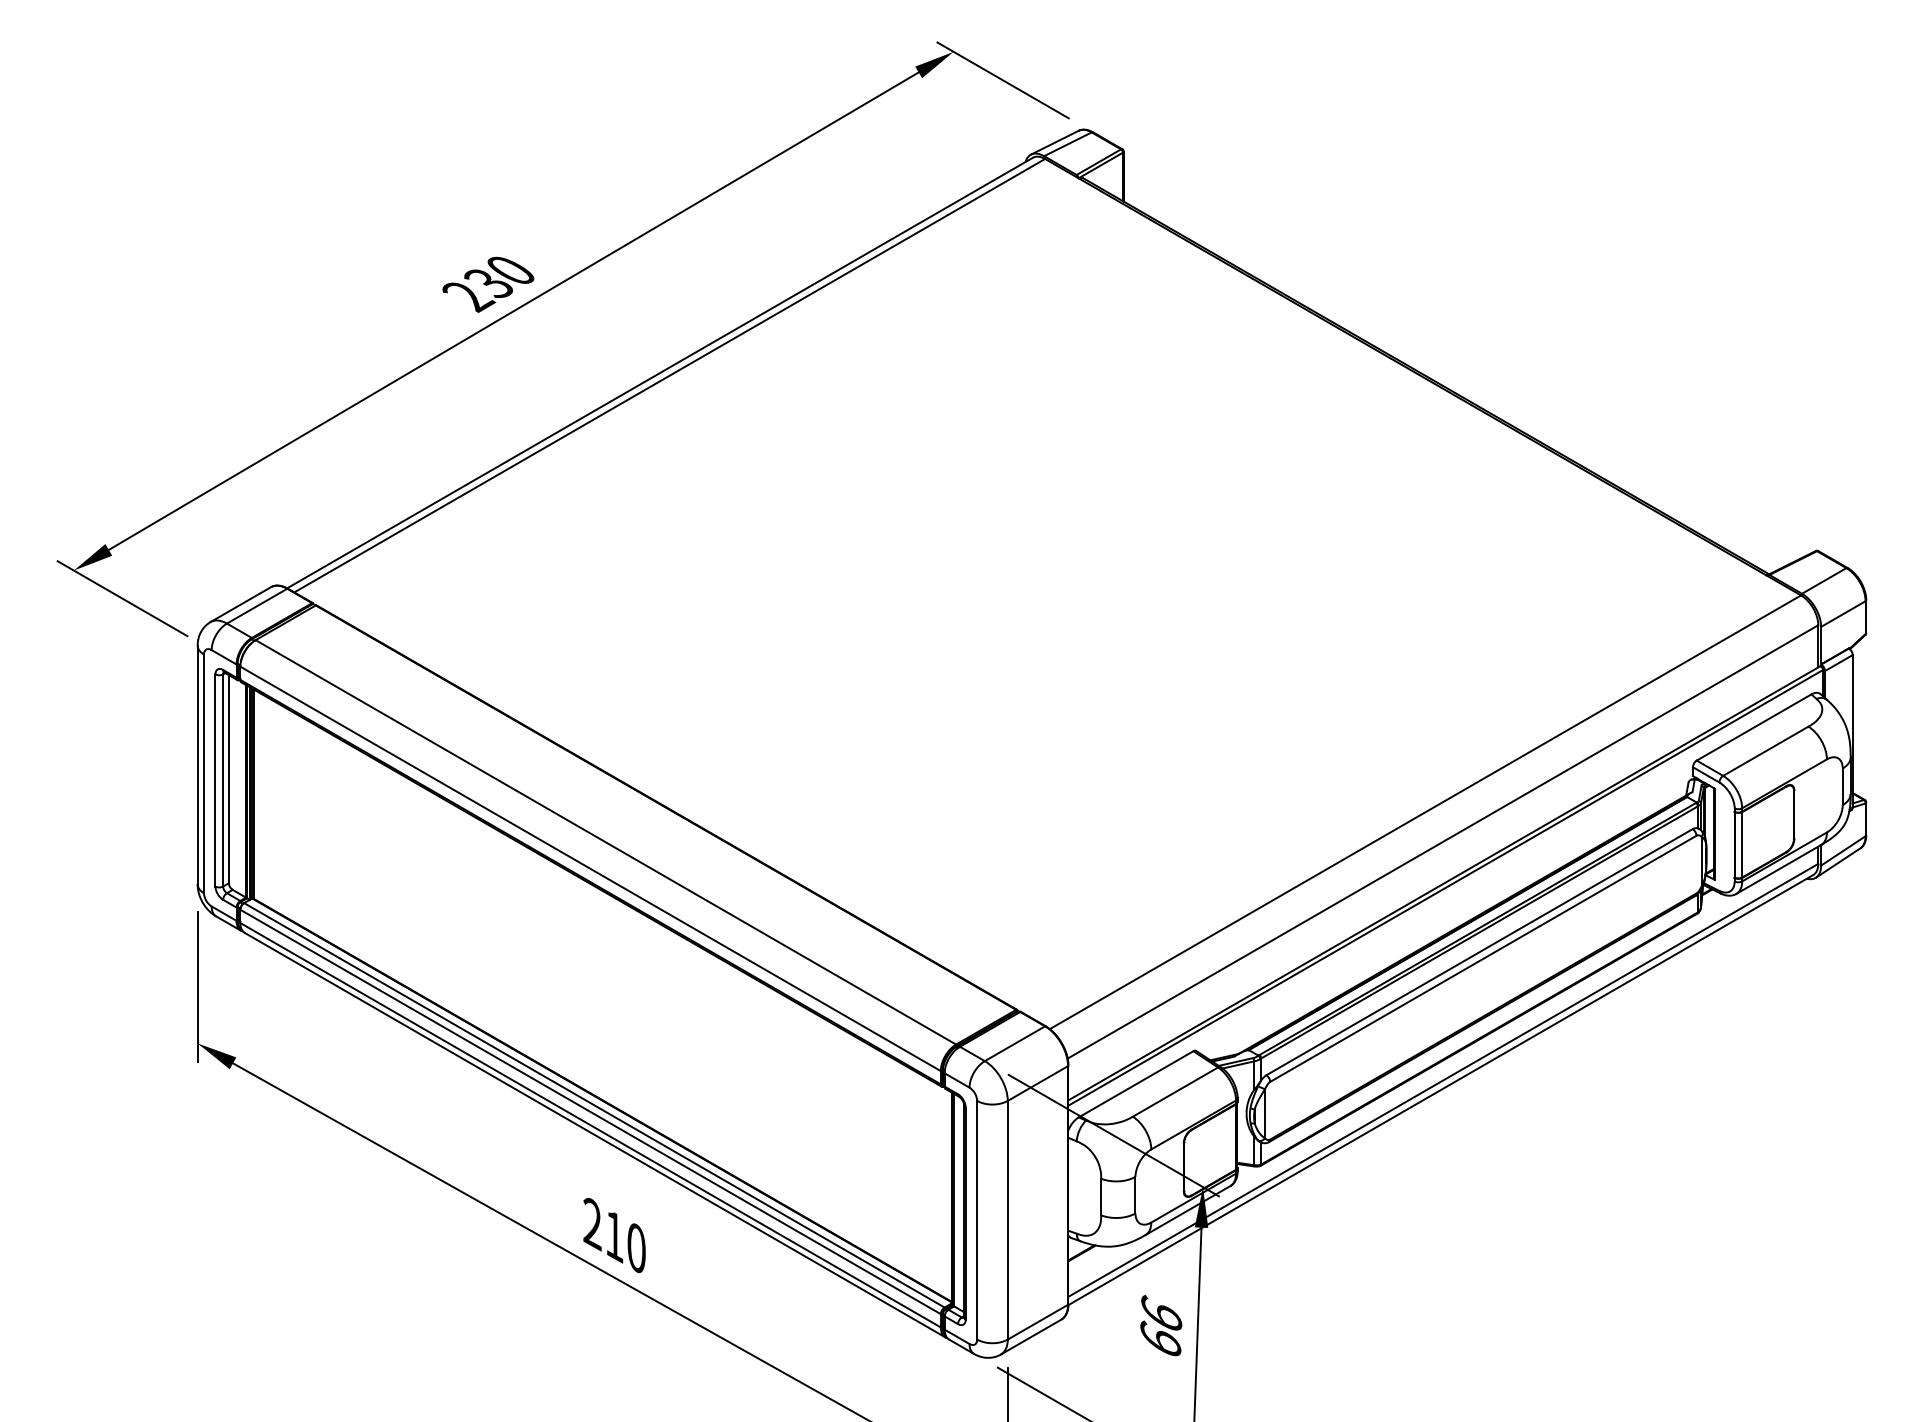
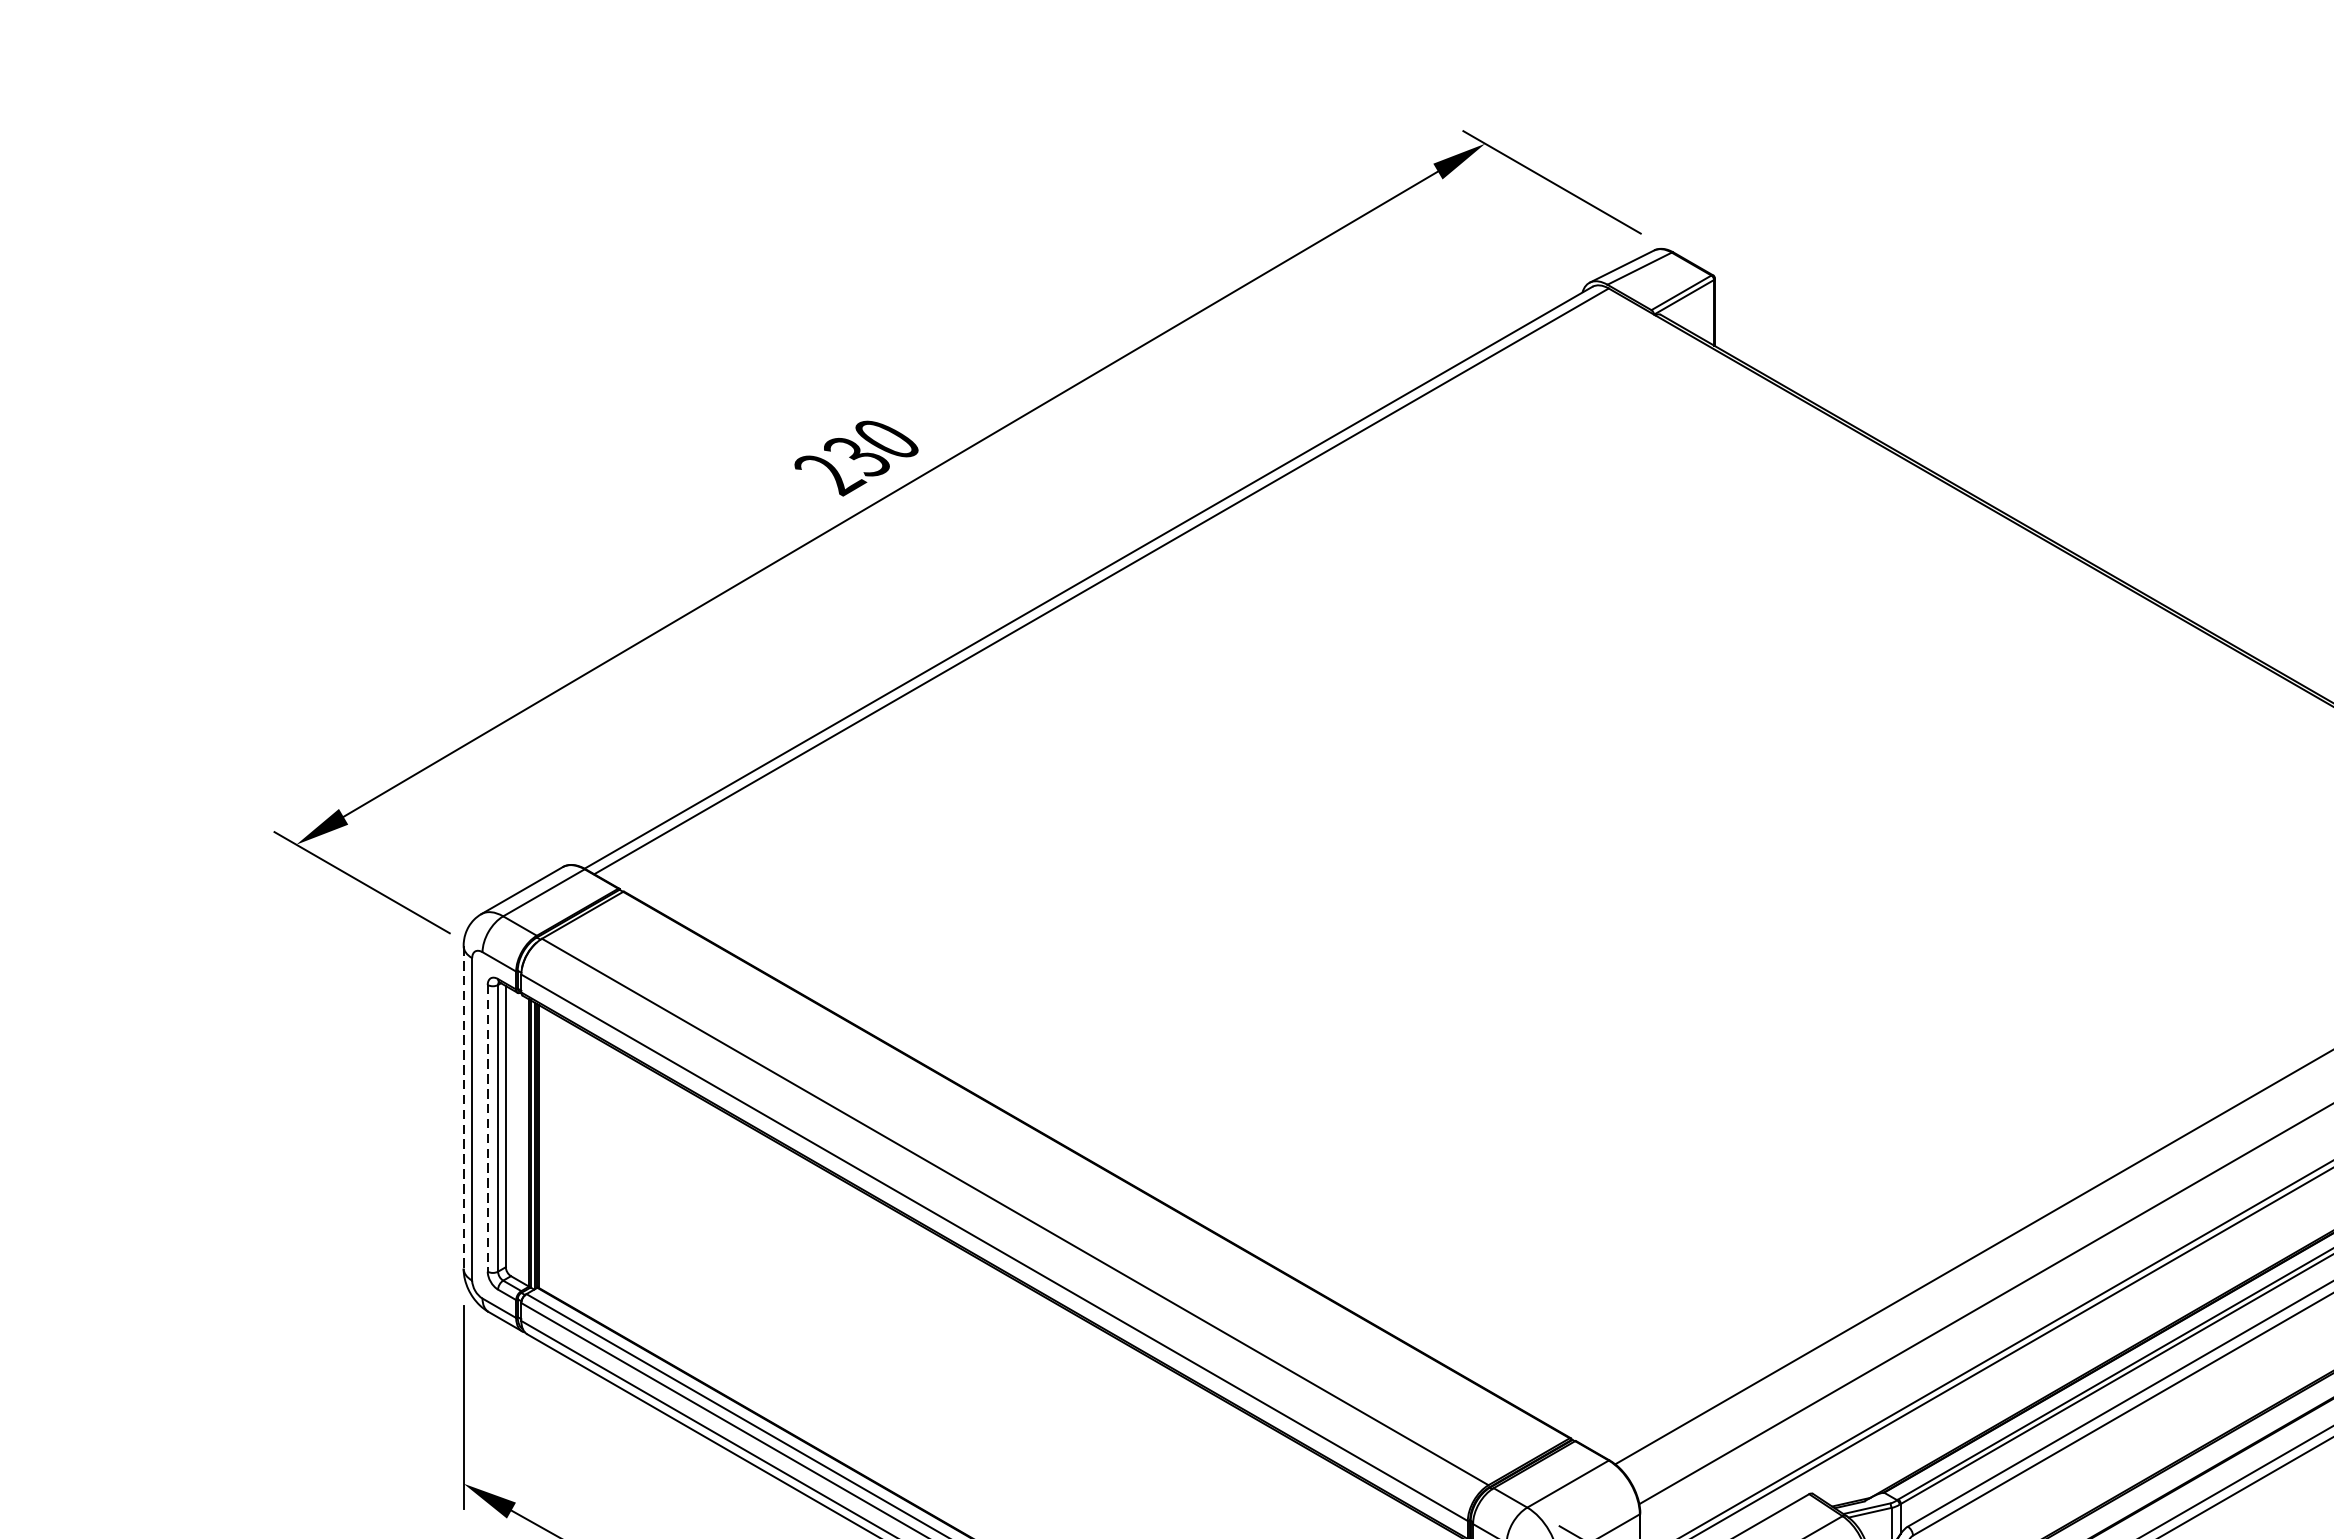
line: (197, 765) -> (463, 1108), solid -> dashed
line: (215, 780) -> (487, 1128), solid -> dashed

